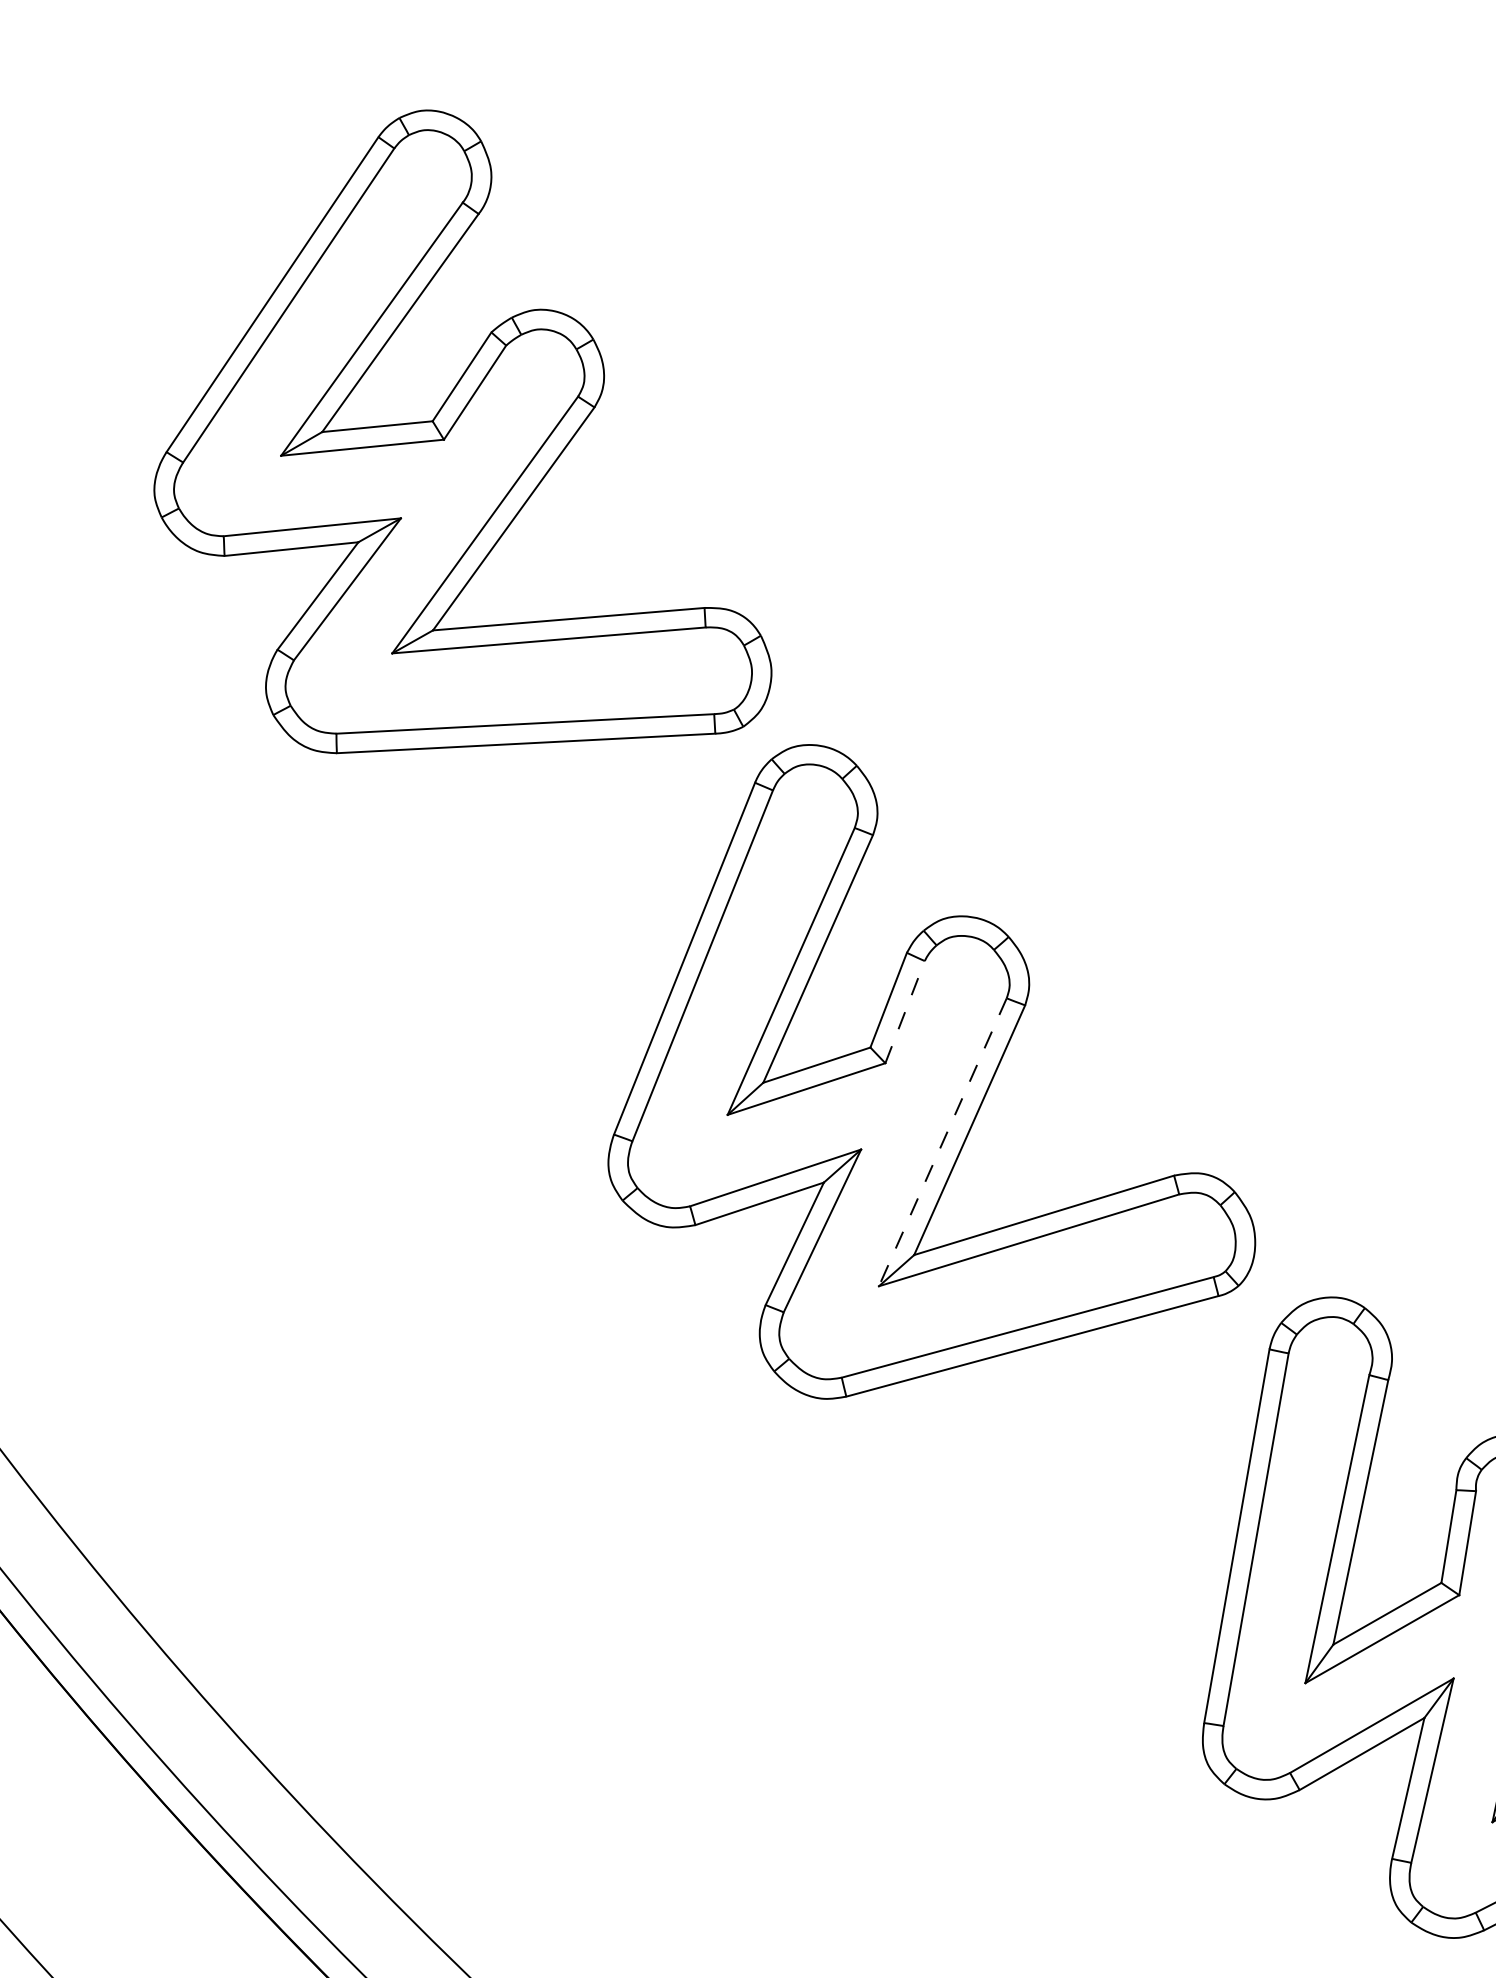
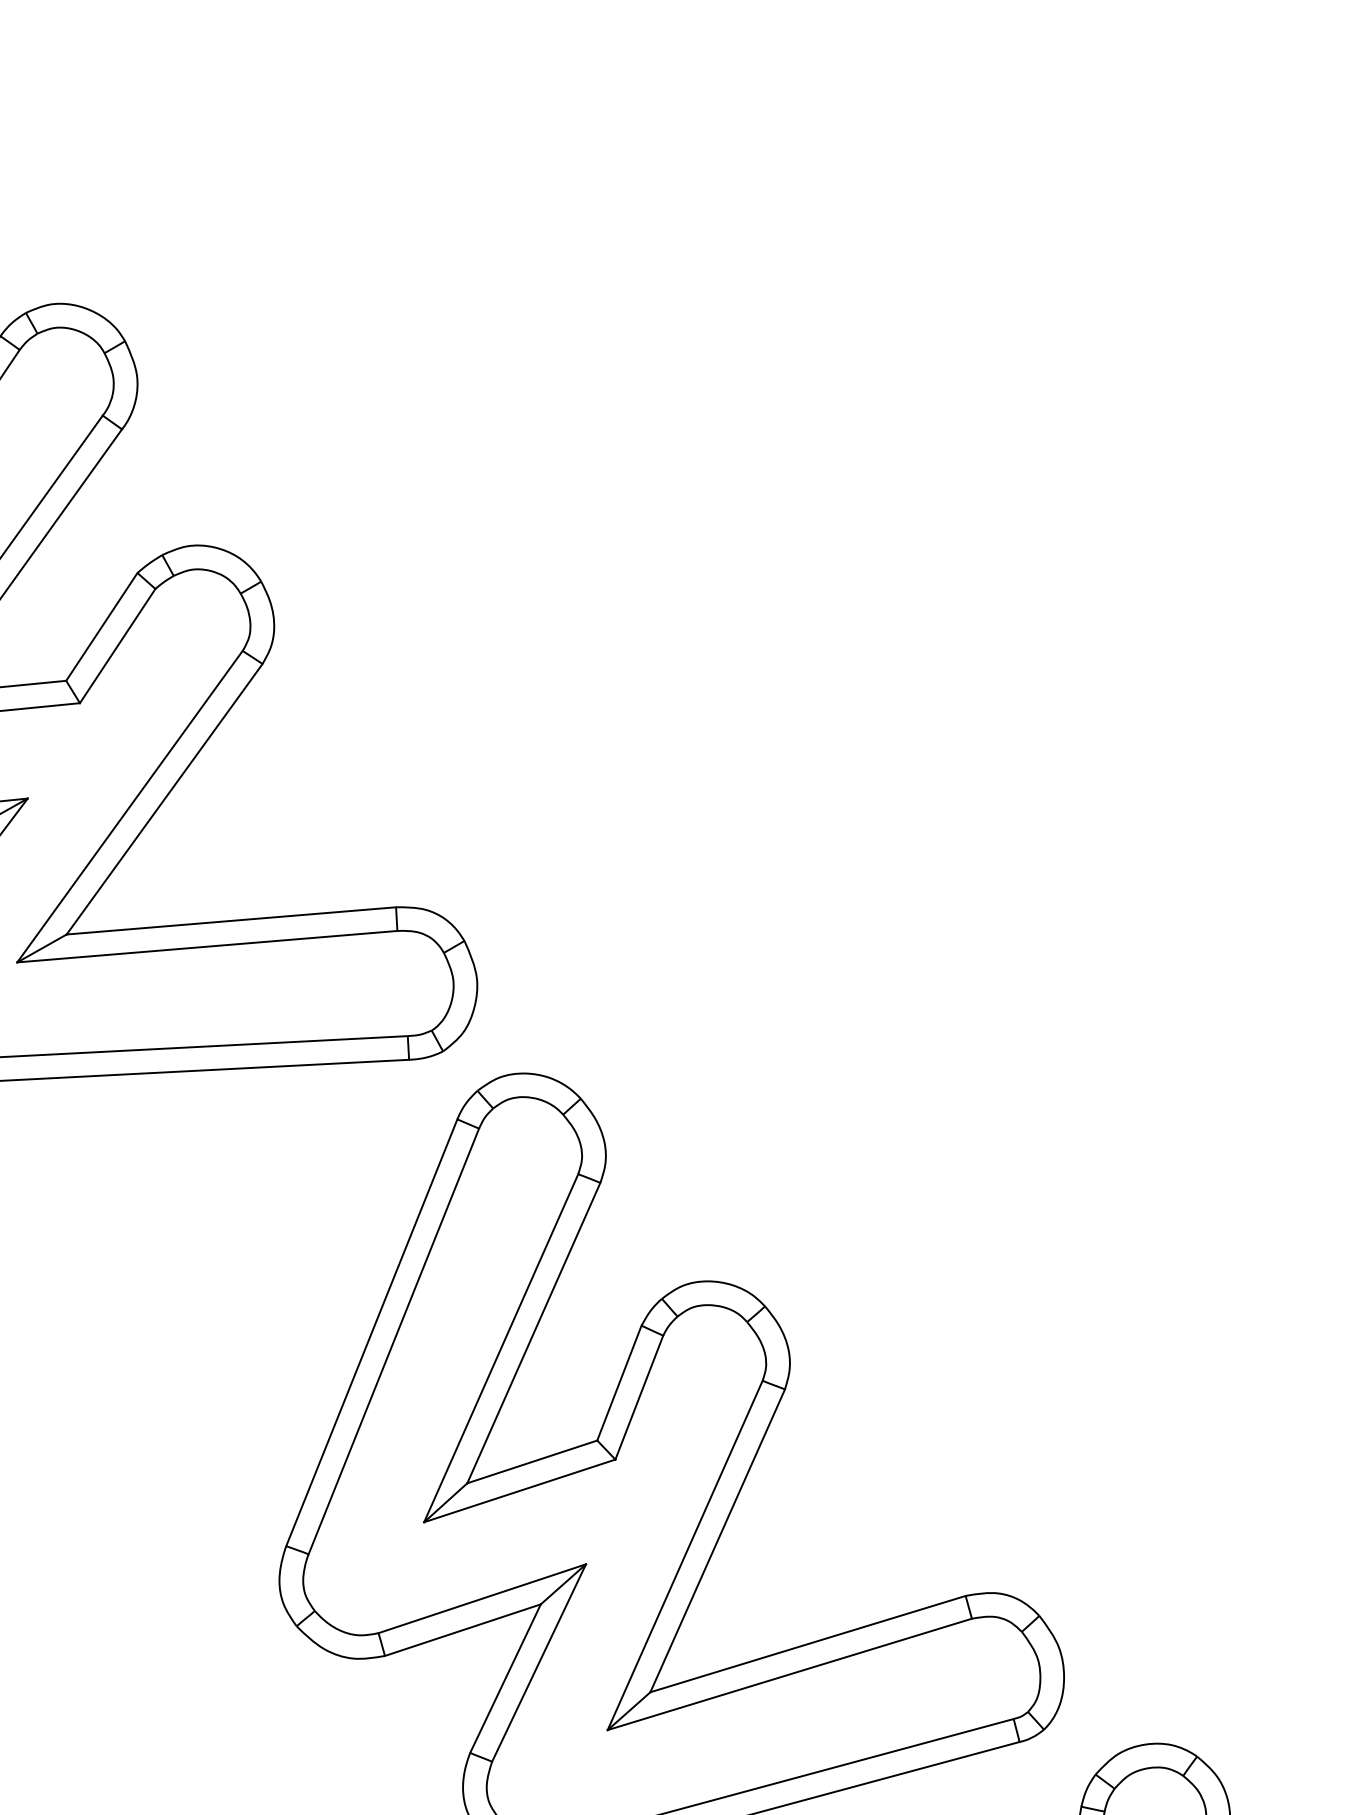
line: (905, 1012) -> (639, 1398), dashed -> solid
line: (942, 1142) -> (684, 1555), dashed -> solid

